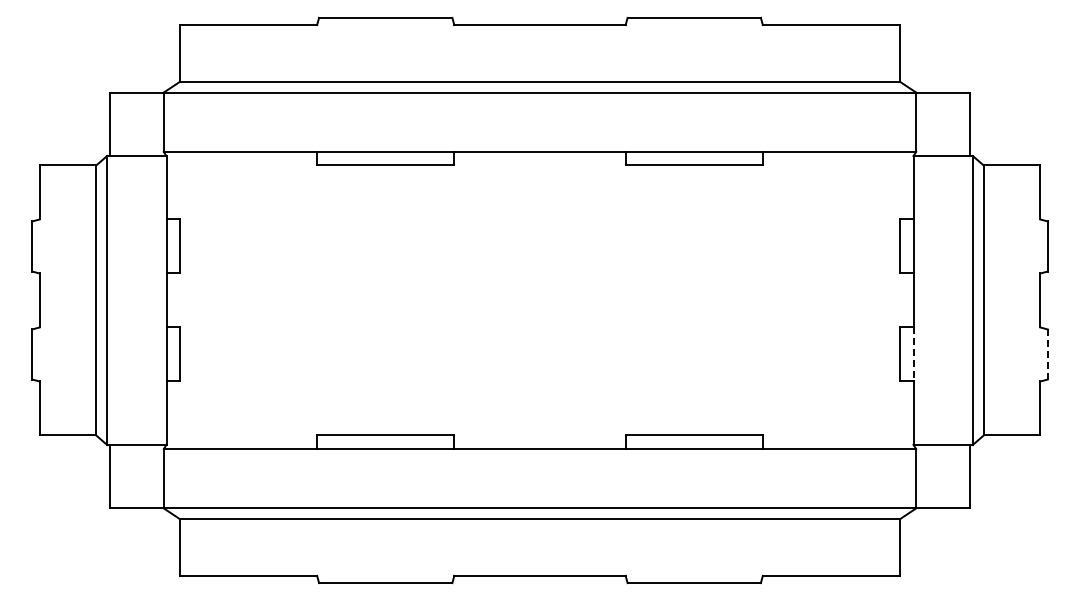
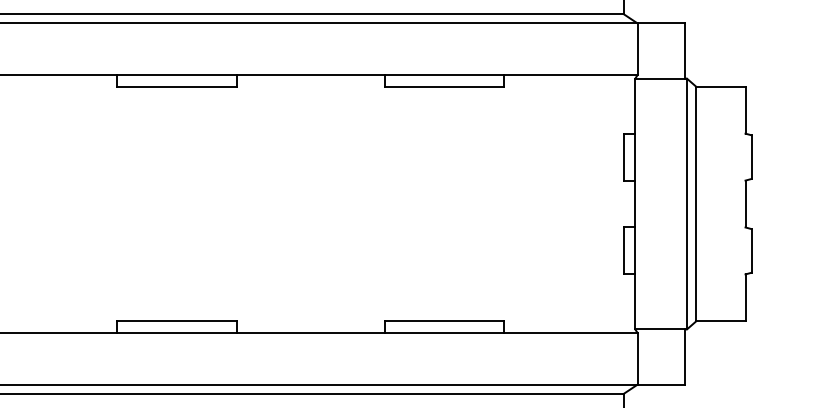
line: (913, 354) -> (635, 250), dashed -> solid
line: (1047, 354) -> (751, 250), dashed -> solid

